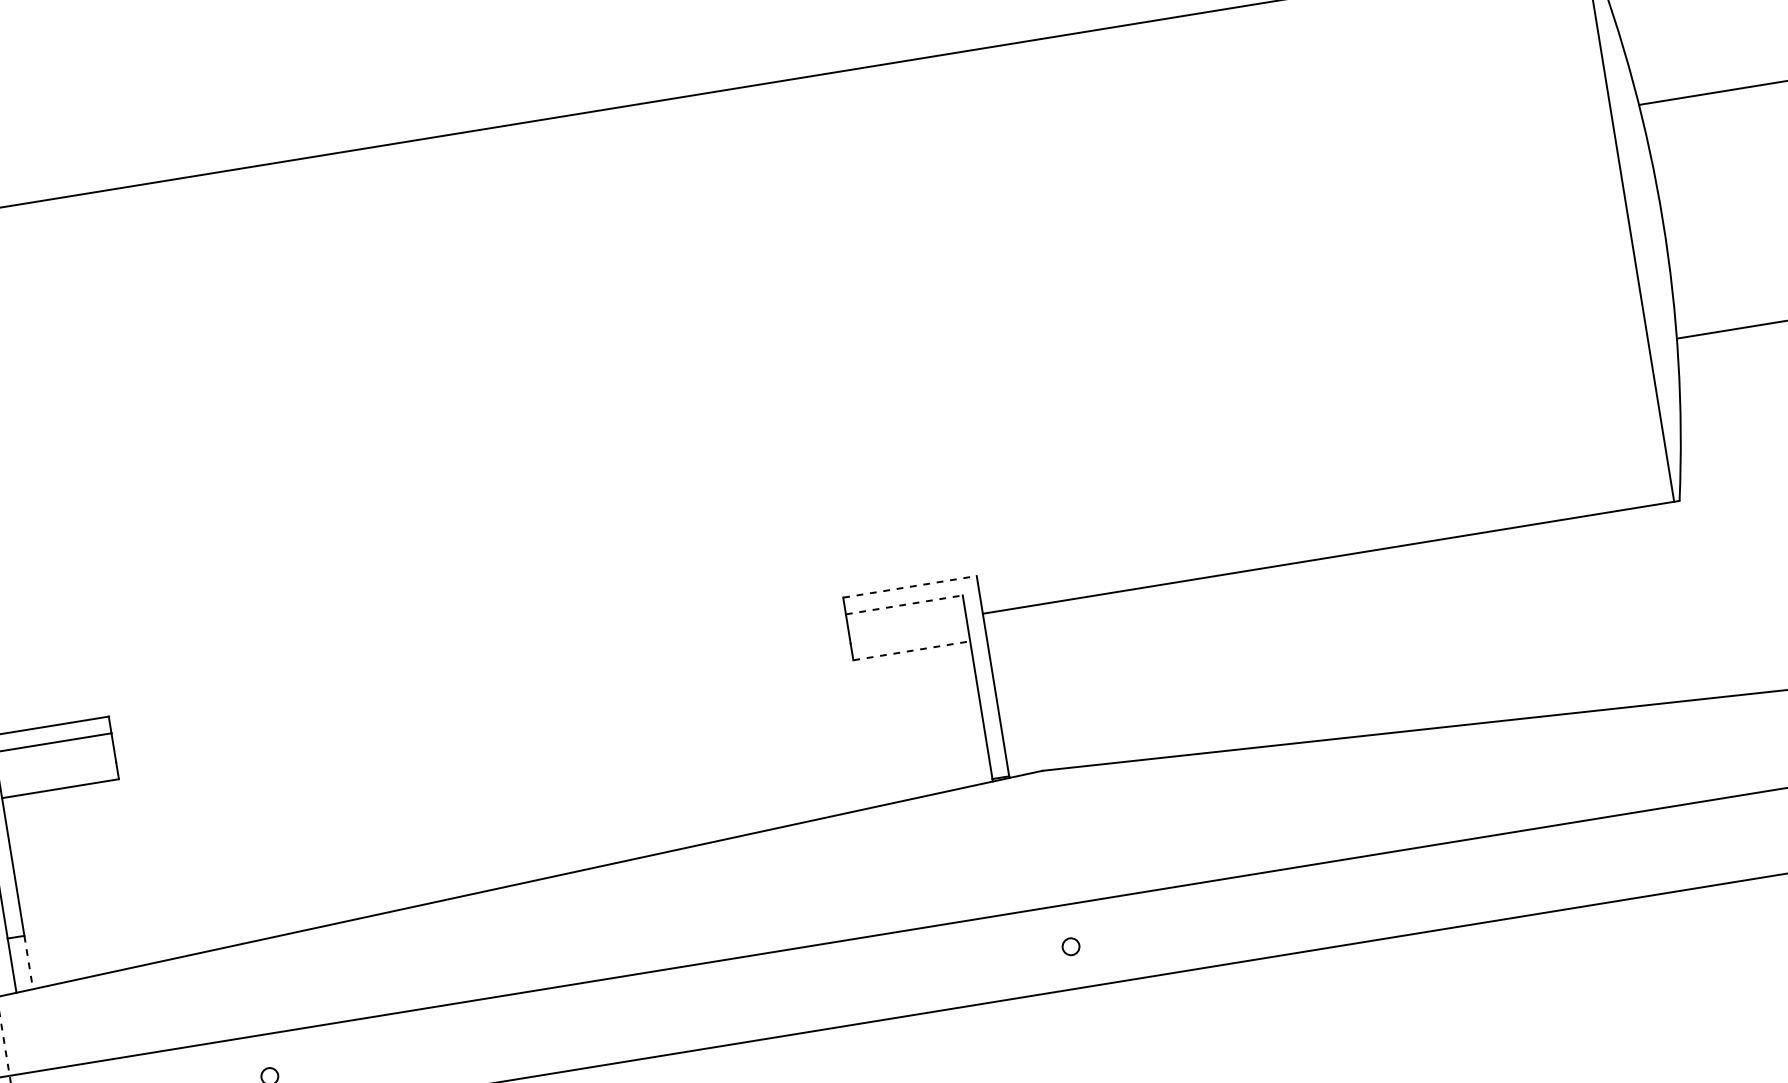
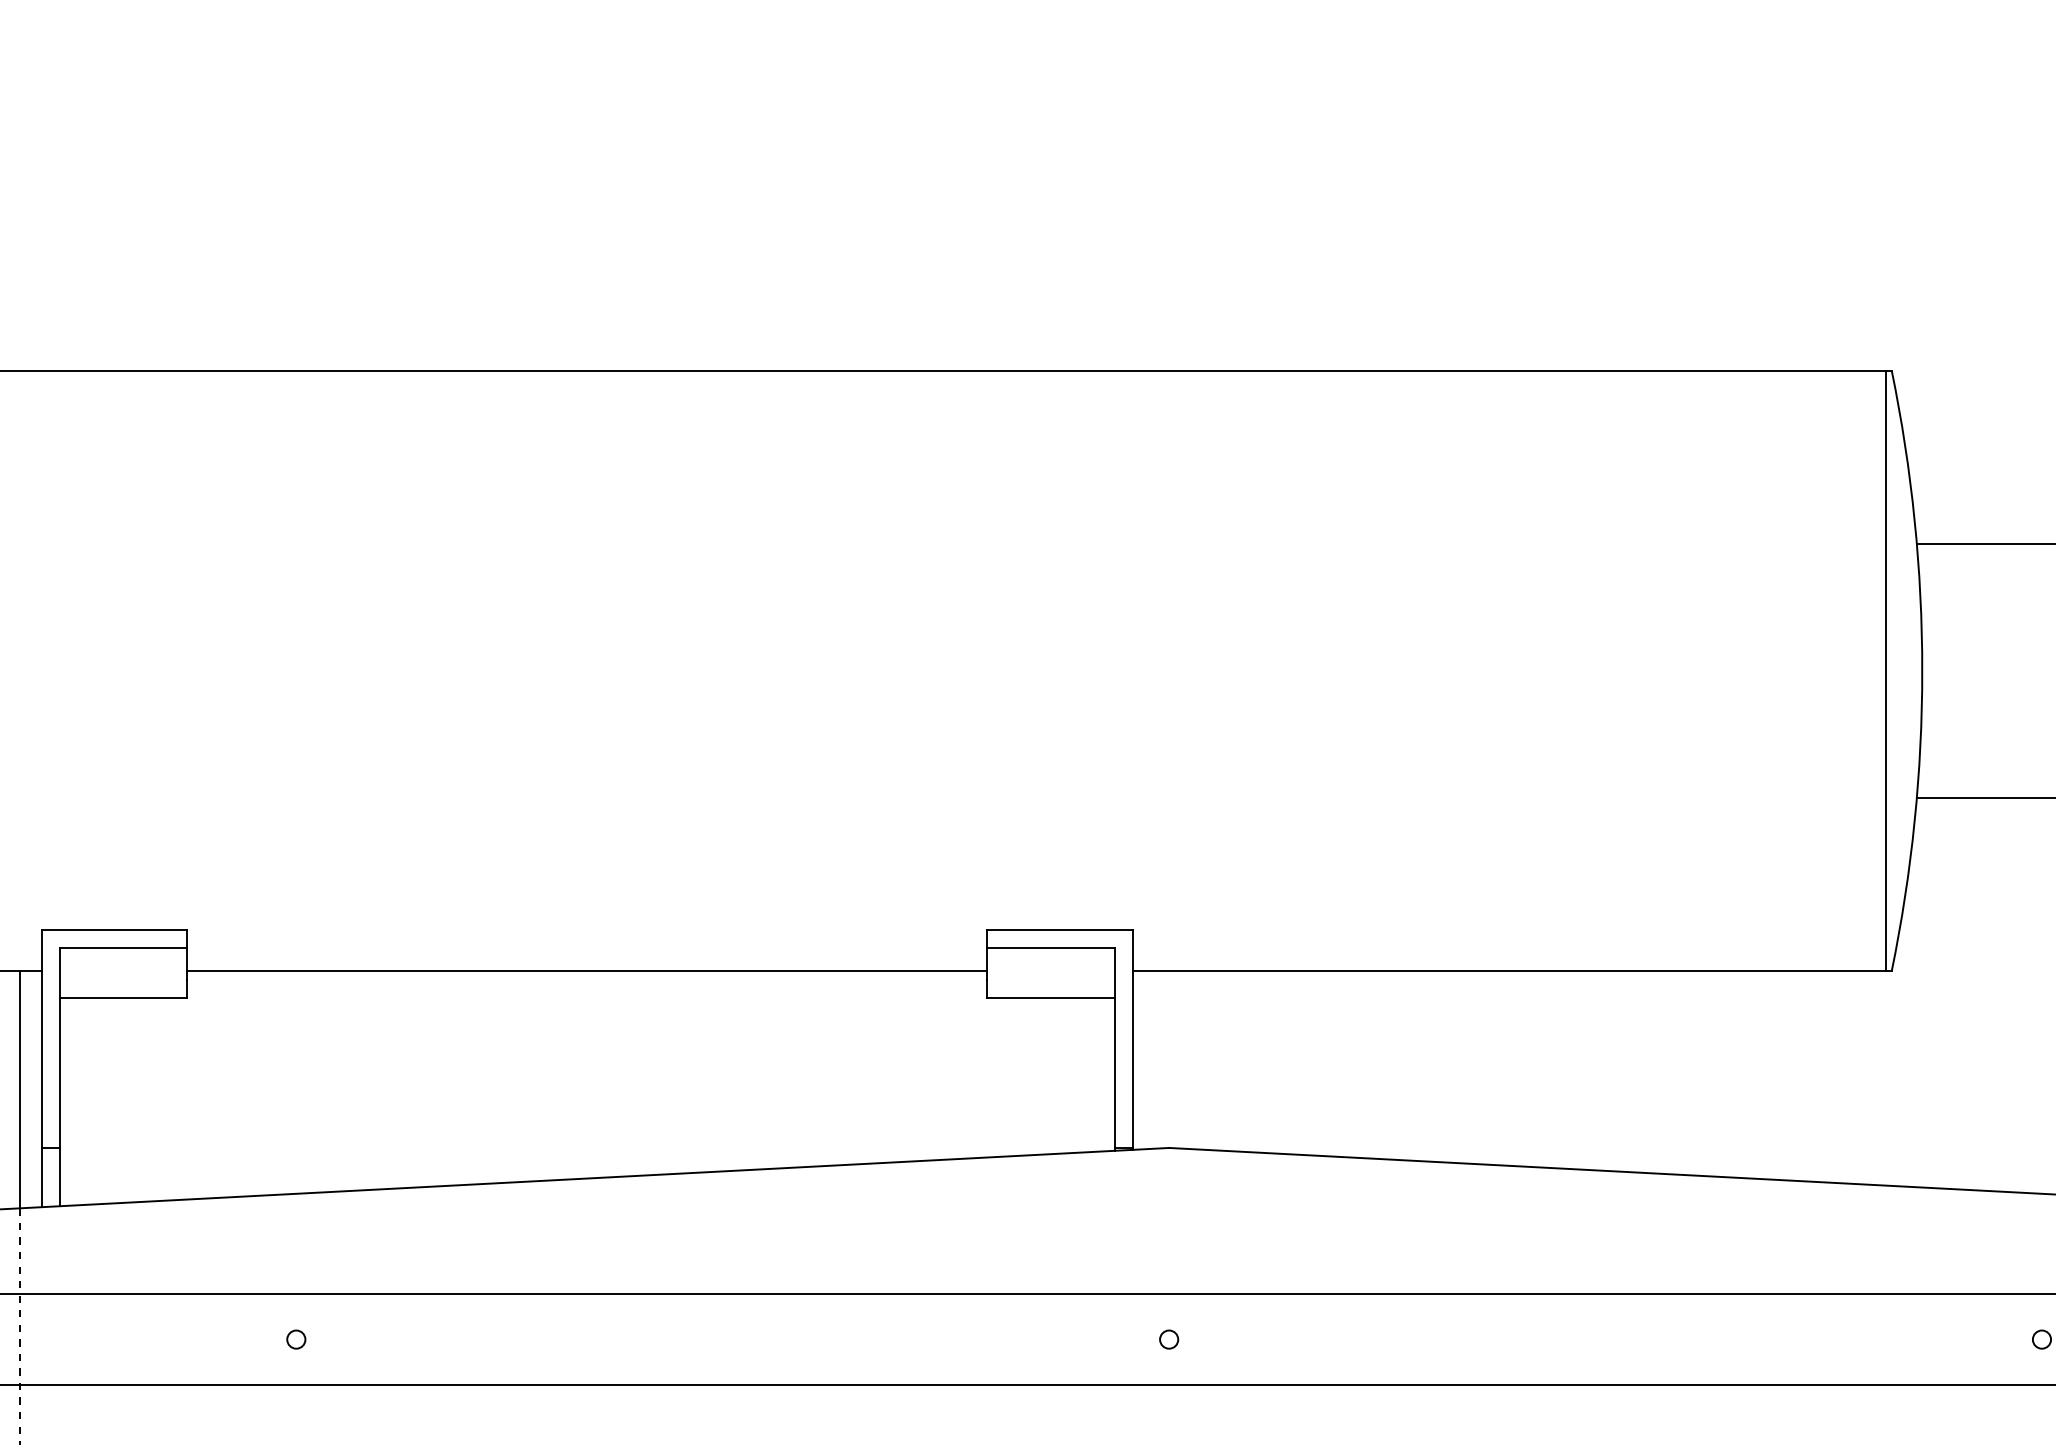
line: (910, 586) -> (1060, 929), dashed -> solid
line: (903, 605) -> (1050, 948), dashed -> solid
line: (911, 651) -> (1050, 998), dashed -> solid
line: (482, 694) -> (587, 970), added
line: (28, 962) -> (59, 1177), dashed -> solid

